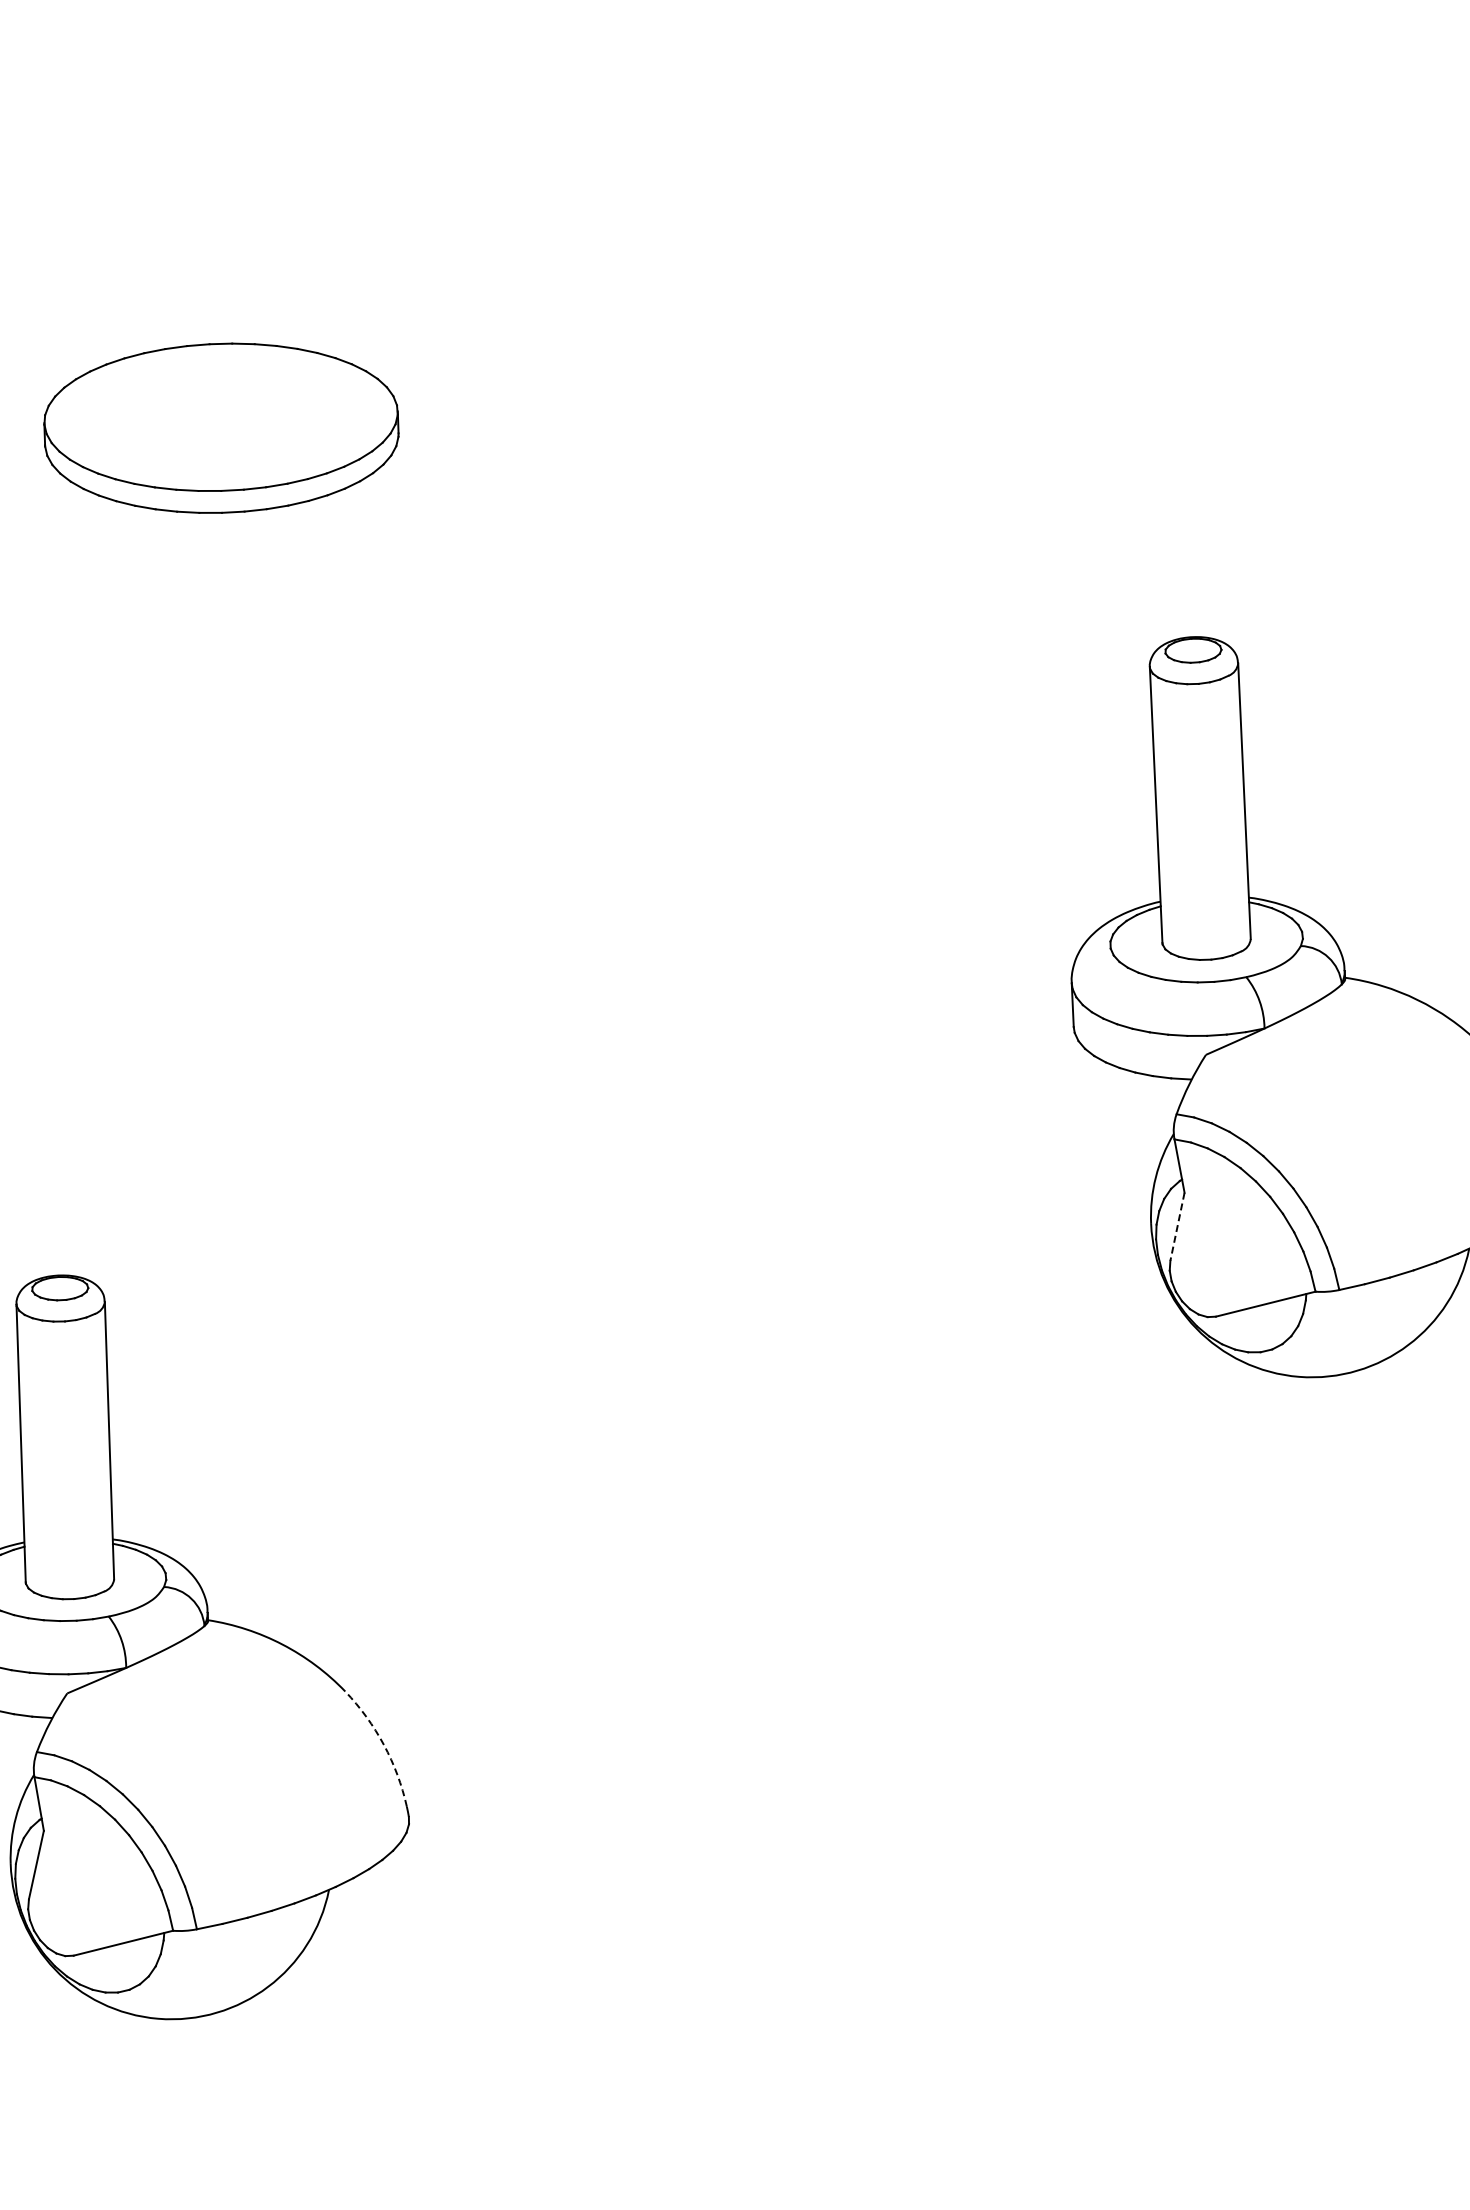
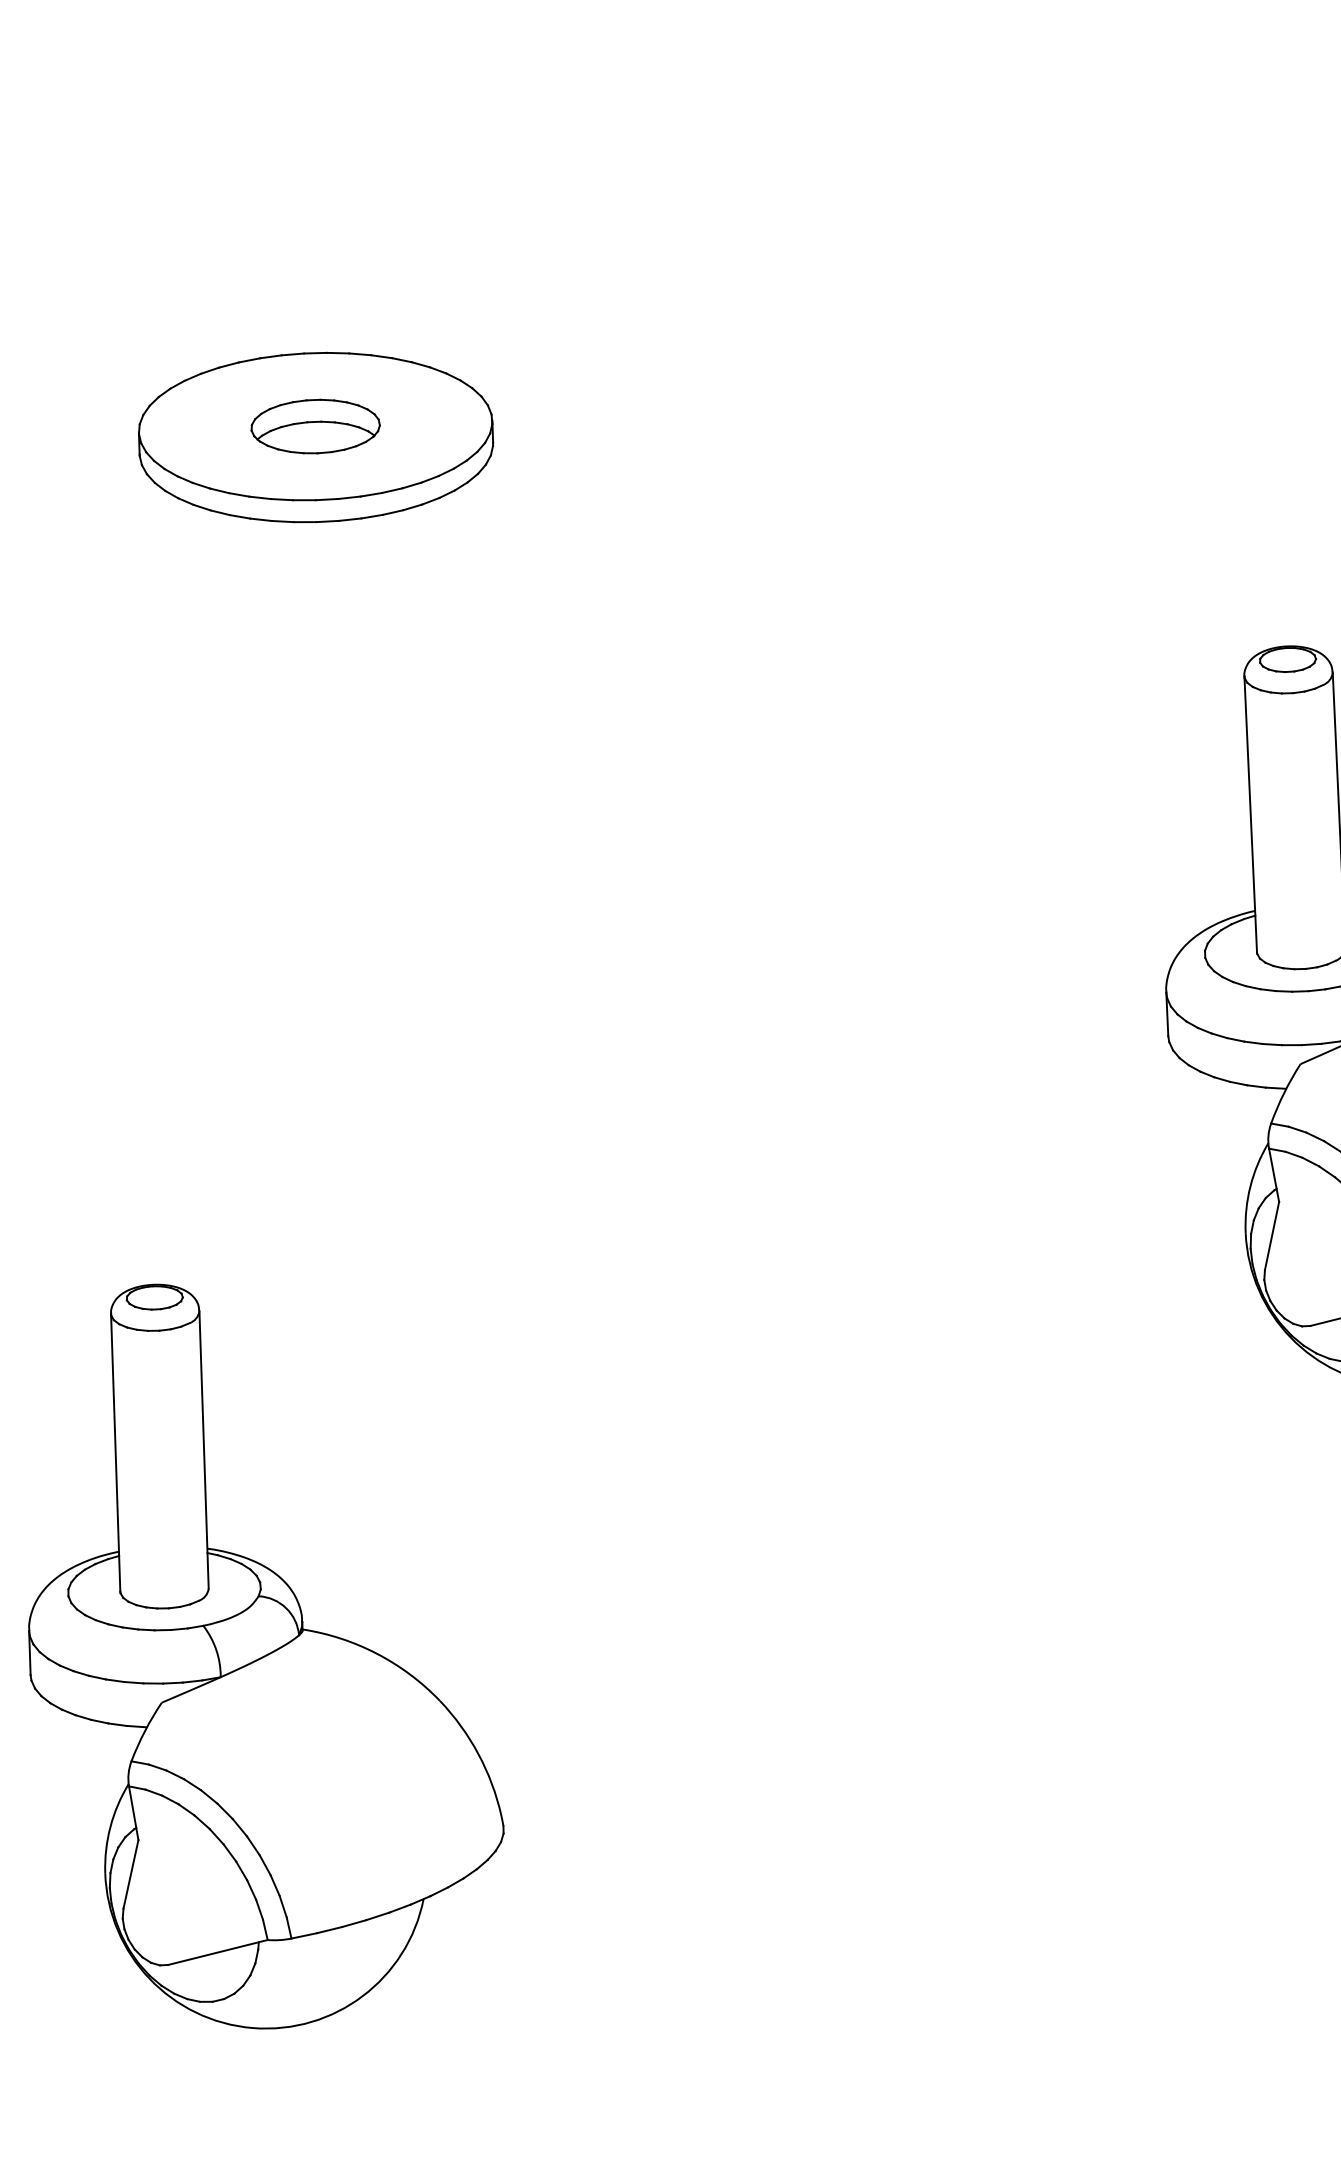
part: (221, 416) -> (316, 425), added
line: (1177, 1226) -> (1272, 1235), dashed -> solid
arc: (383, 1744) -> (478, 1753), dashed -> solid

